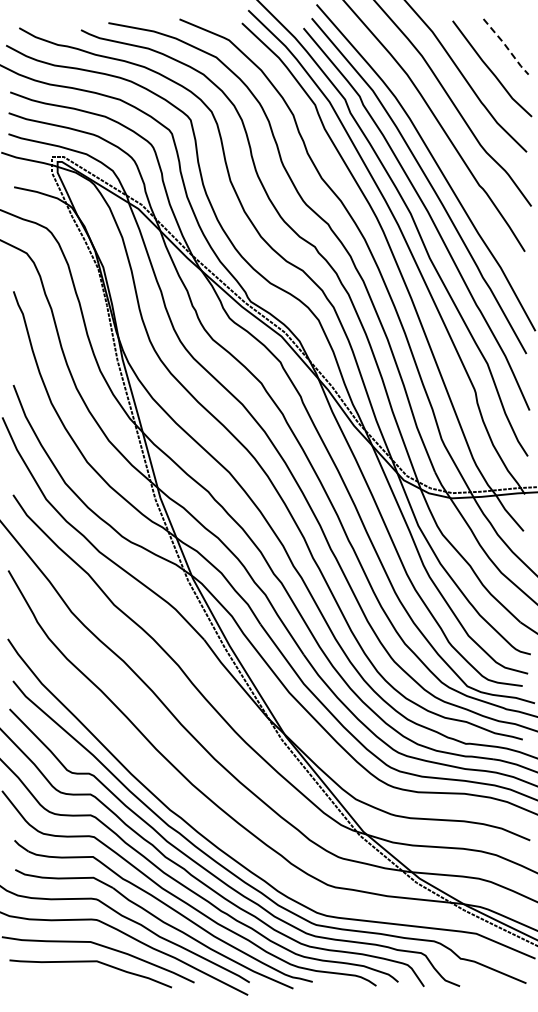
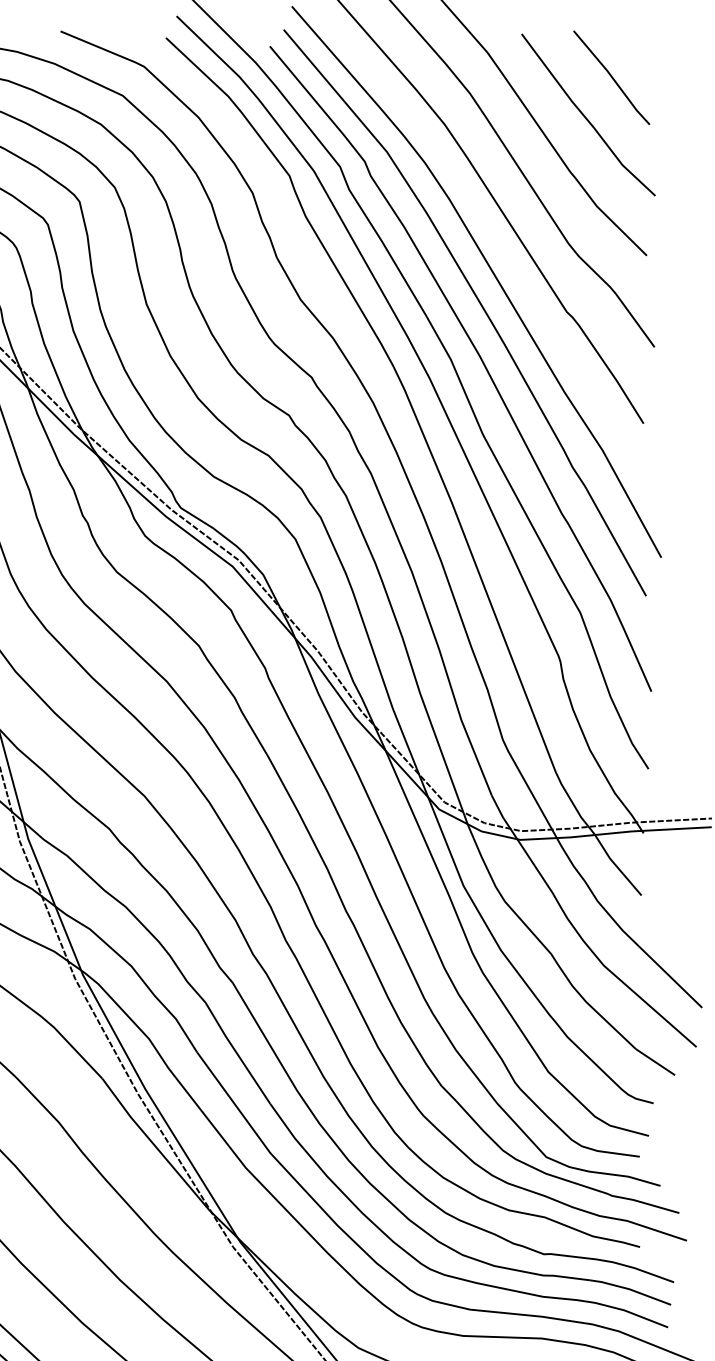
line: (506, 47) -> (612, 78), dashed -> solid

